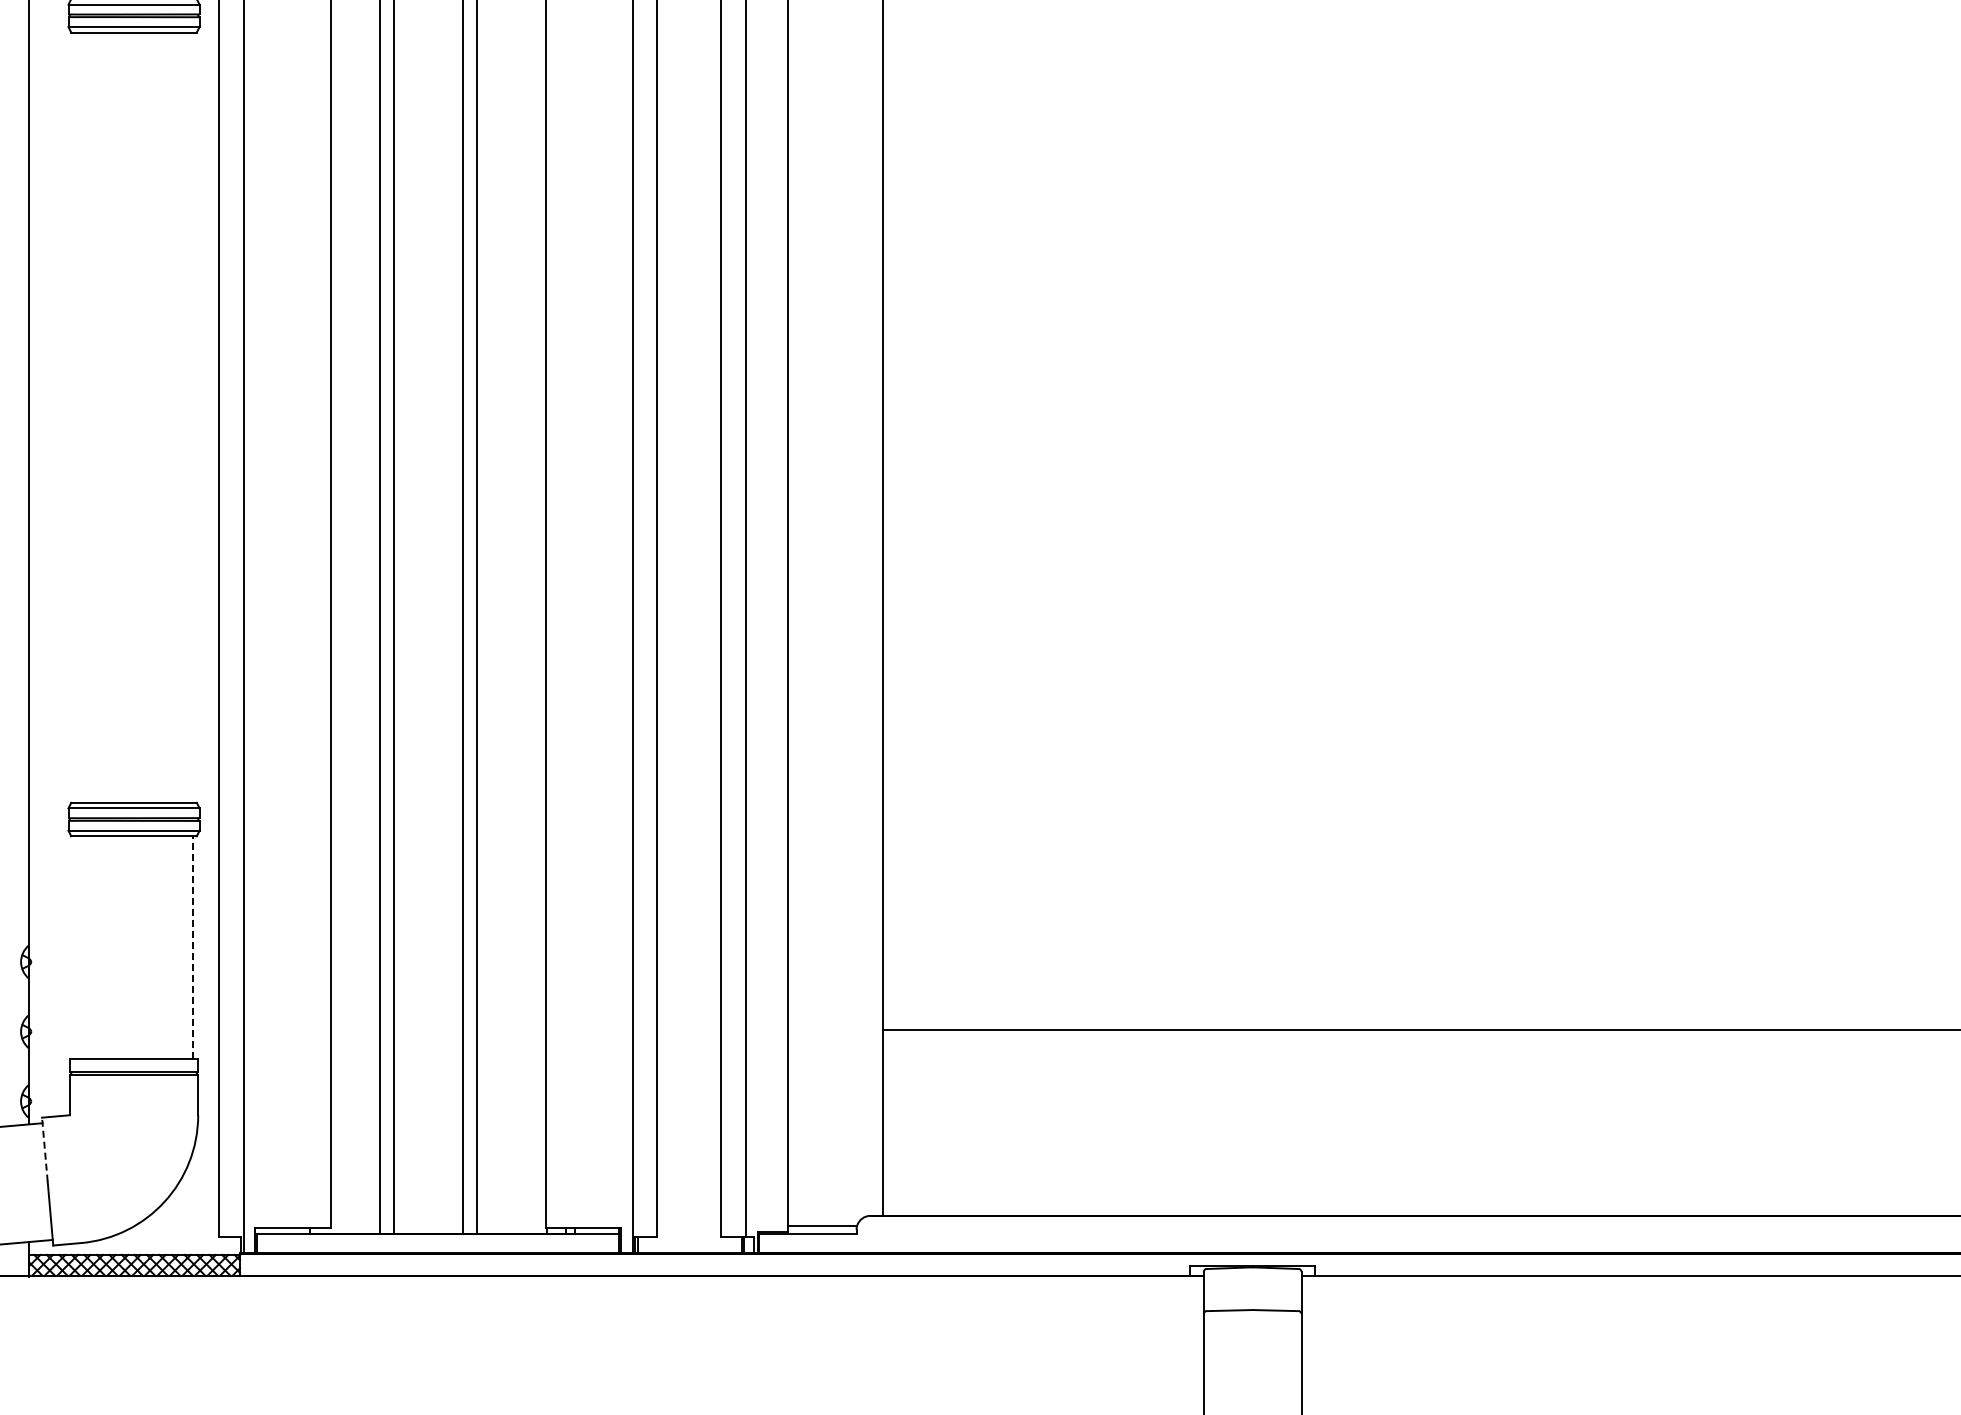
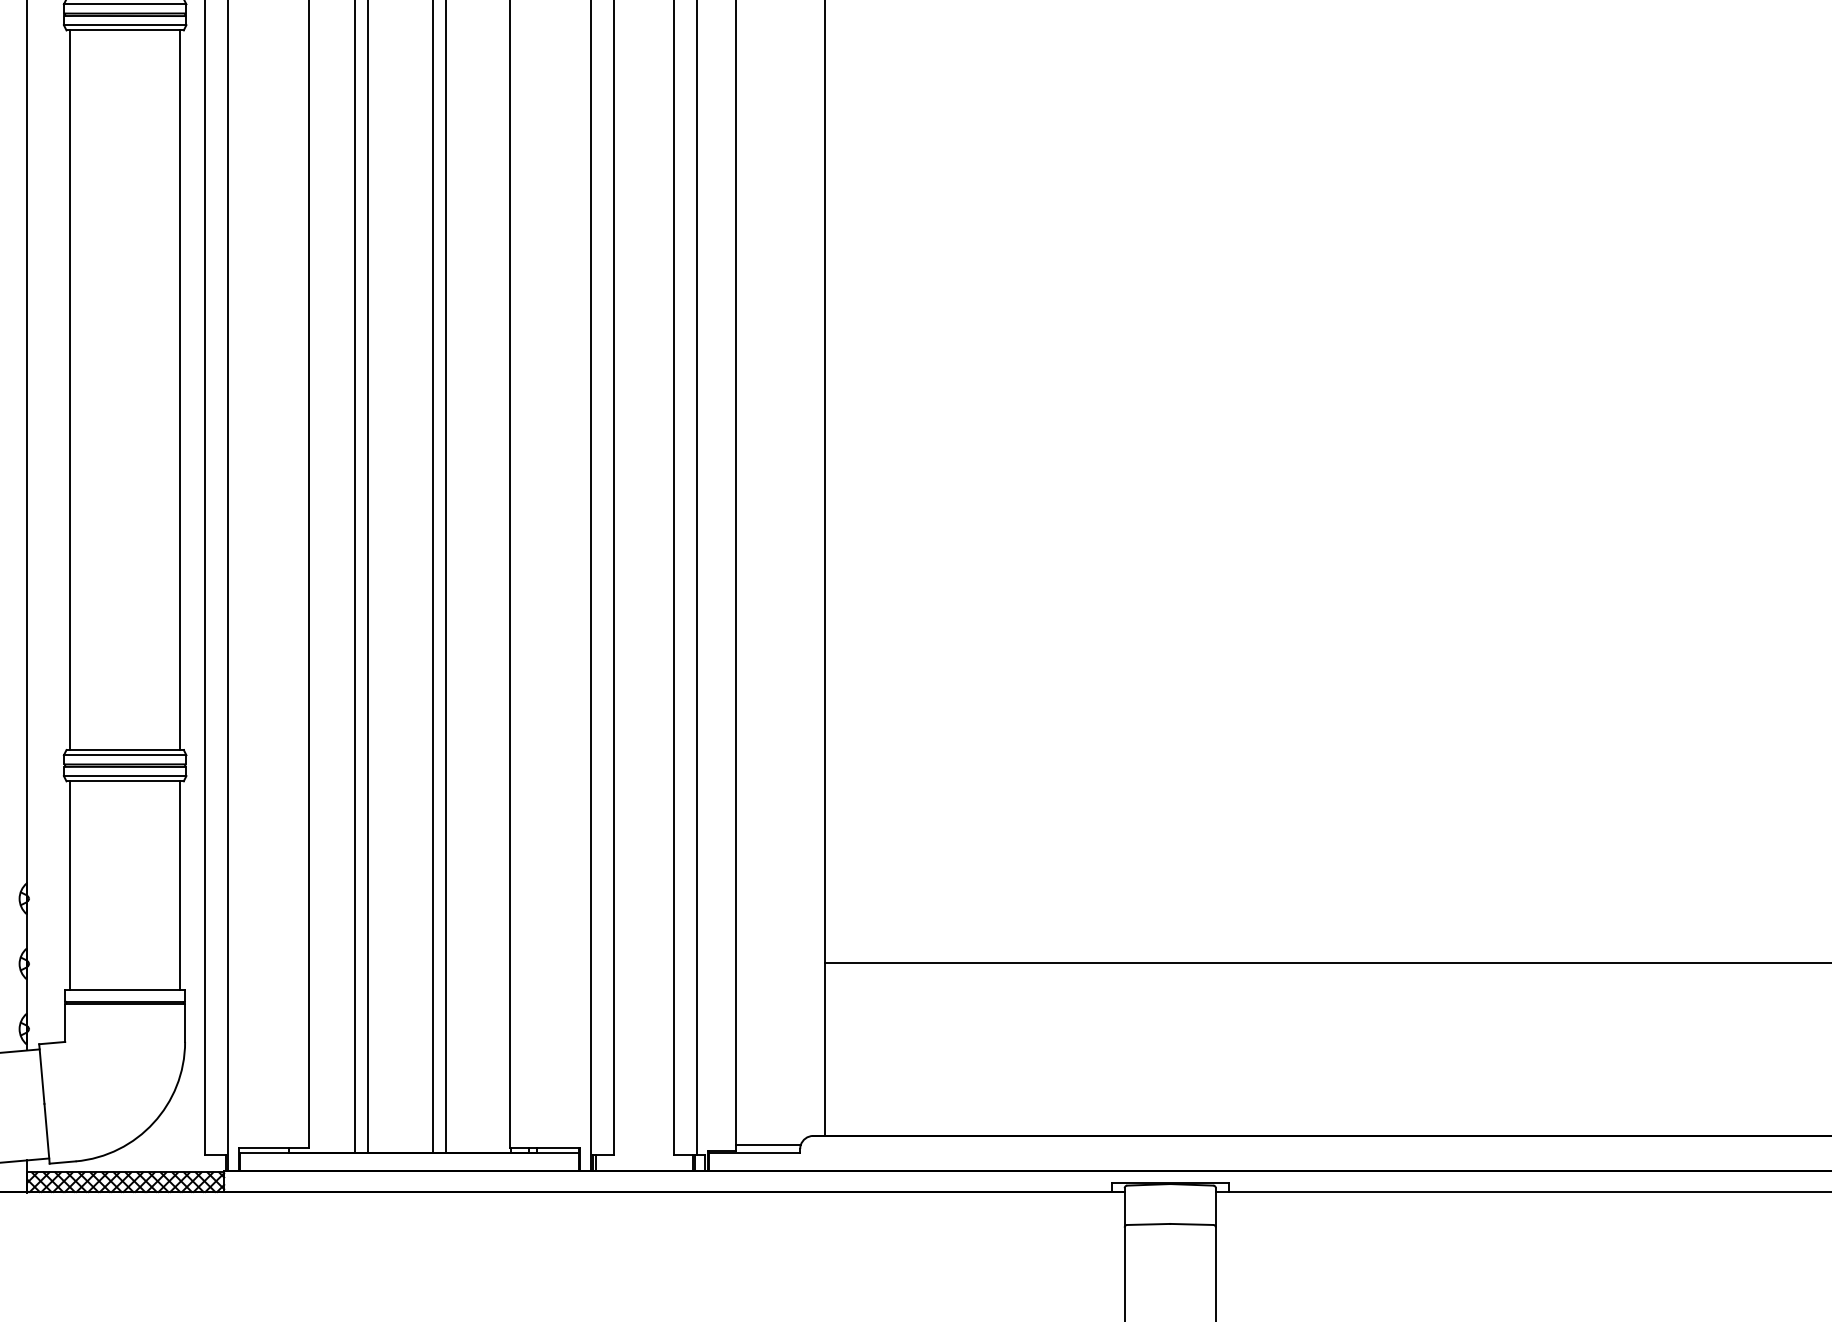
line: (75, 417) -> (70, 390), added
line: (192, 417) -> (179, 390), added
line: (75, 947) -> (70, 885), added
line: (192, 947) -> (179, 885), dashed -> solid
line: (44, 1149) -> (41, 1073), dashed -> solid

